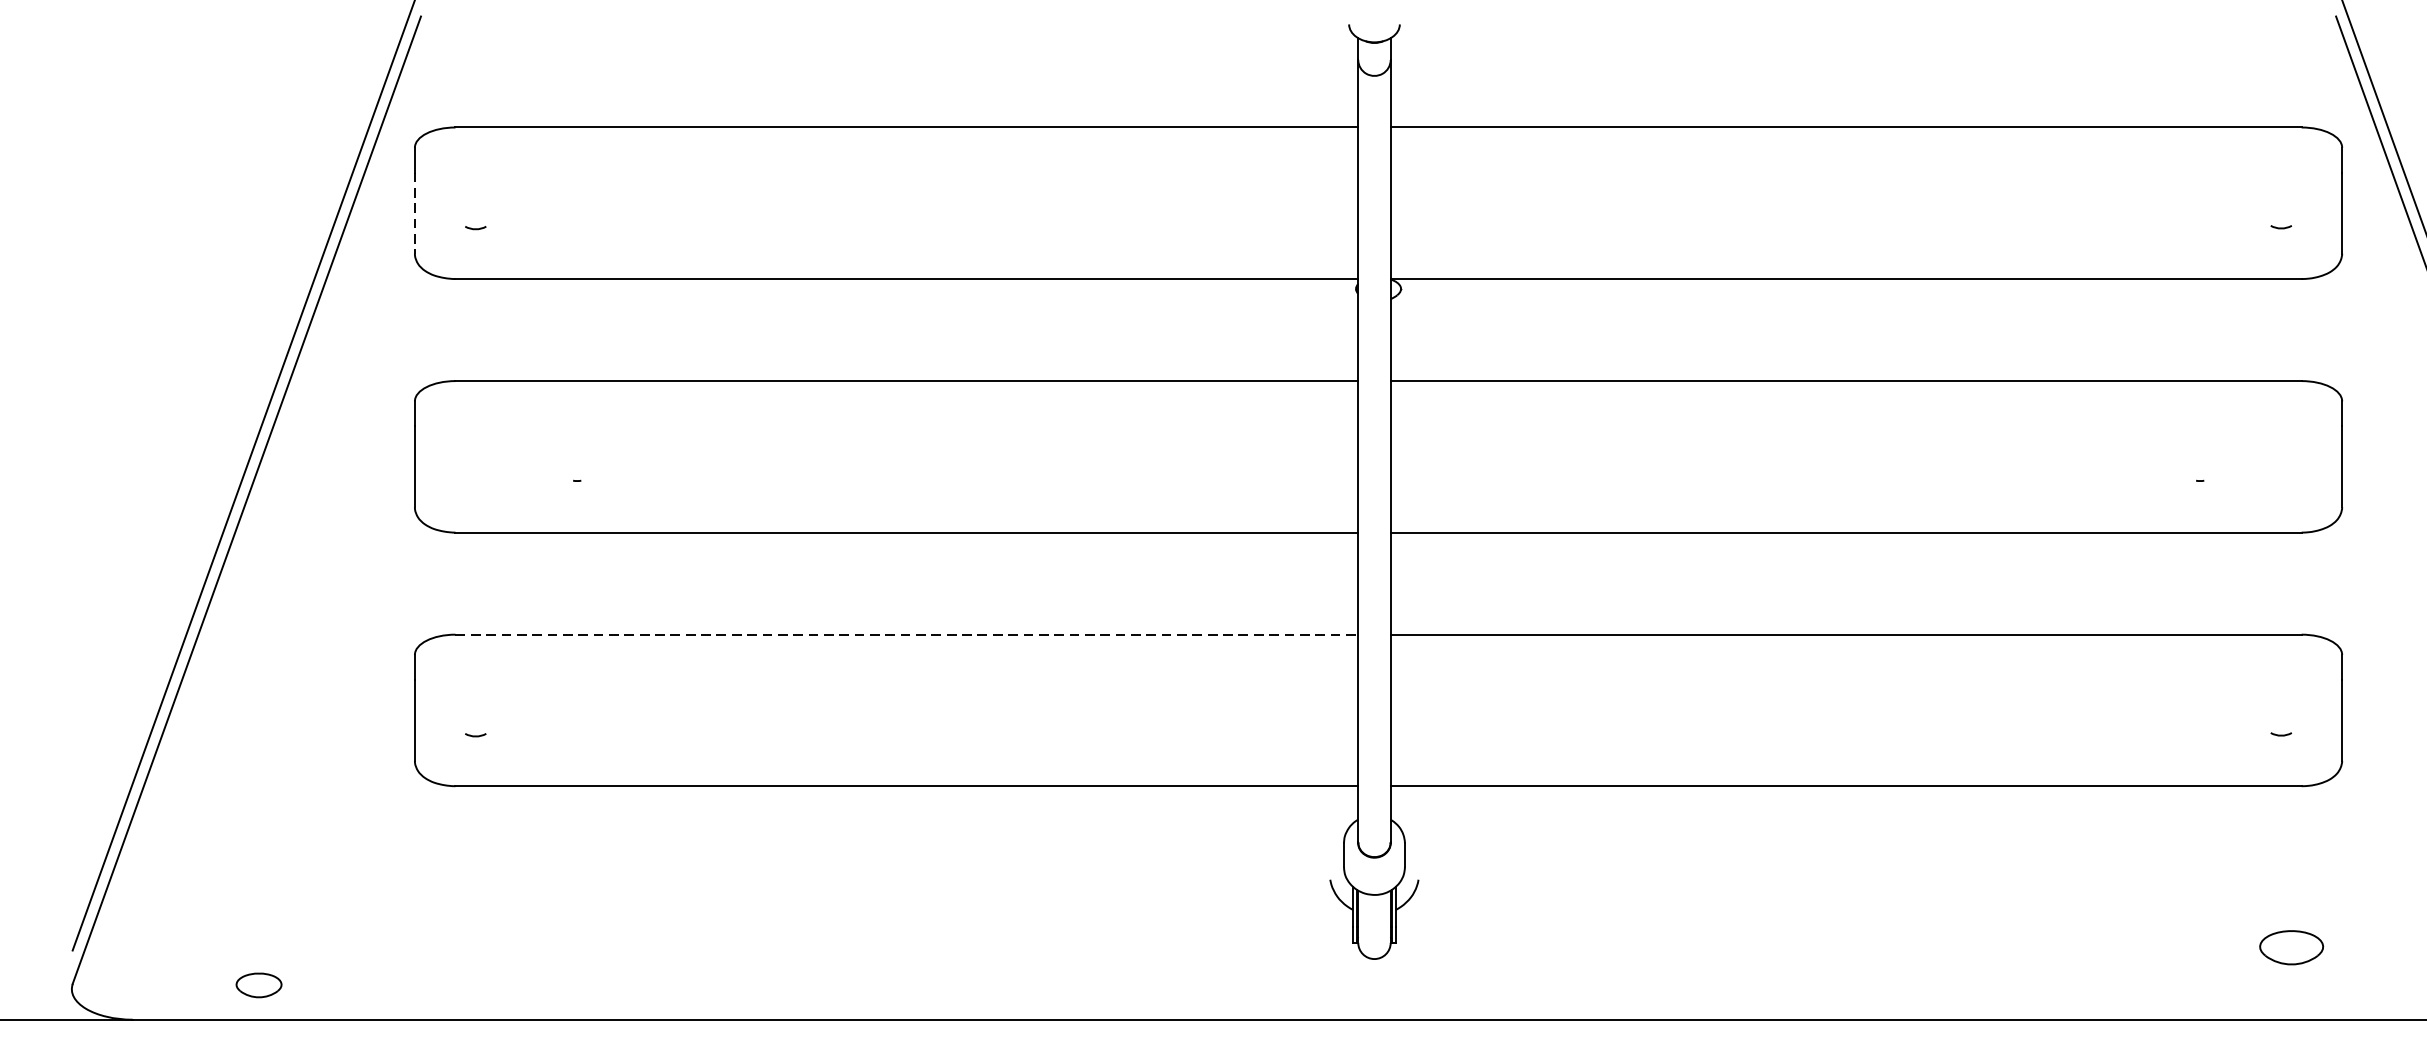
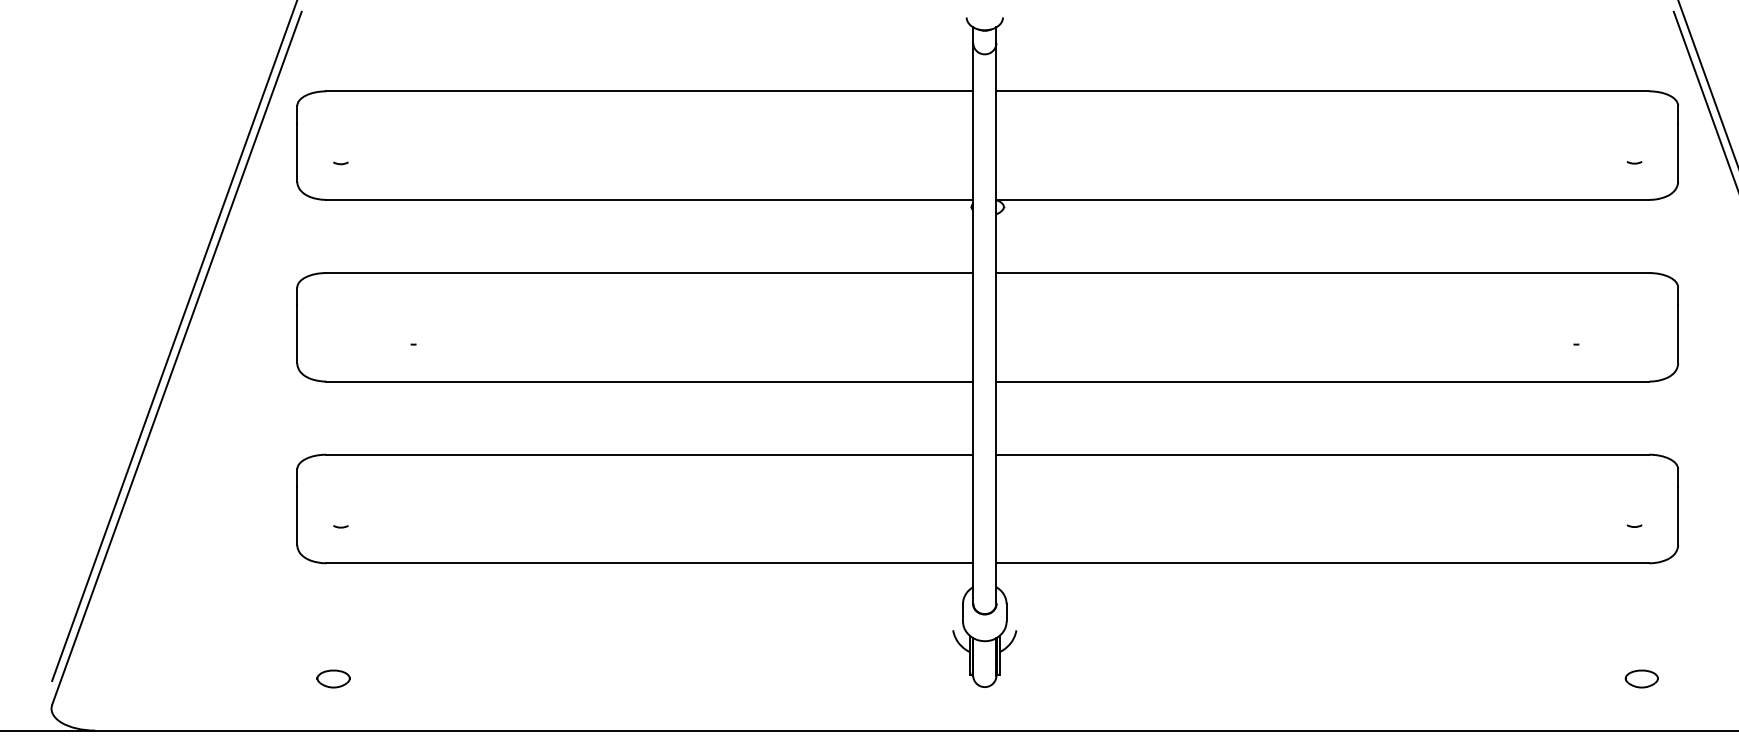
line: (415, 214) -> (297, 153), dashed -> solid
line: (907, 634) -> (650, 454), dashed -> solid
part: (2290, 947) -> (1641, 678), size x0.71
part: (258, 984) -> (333, 678), moved

